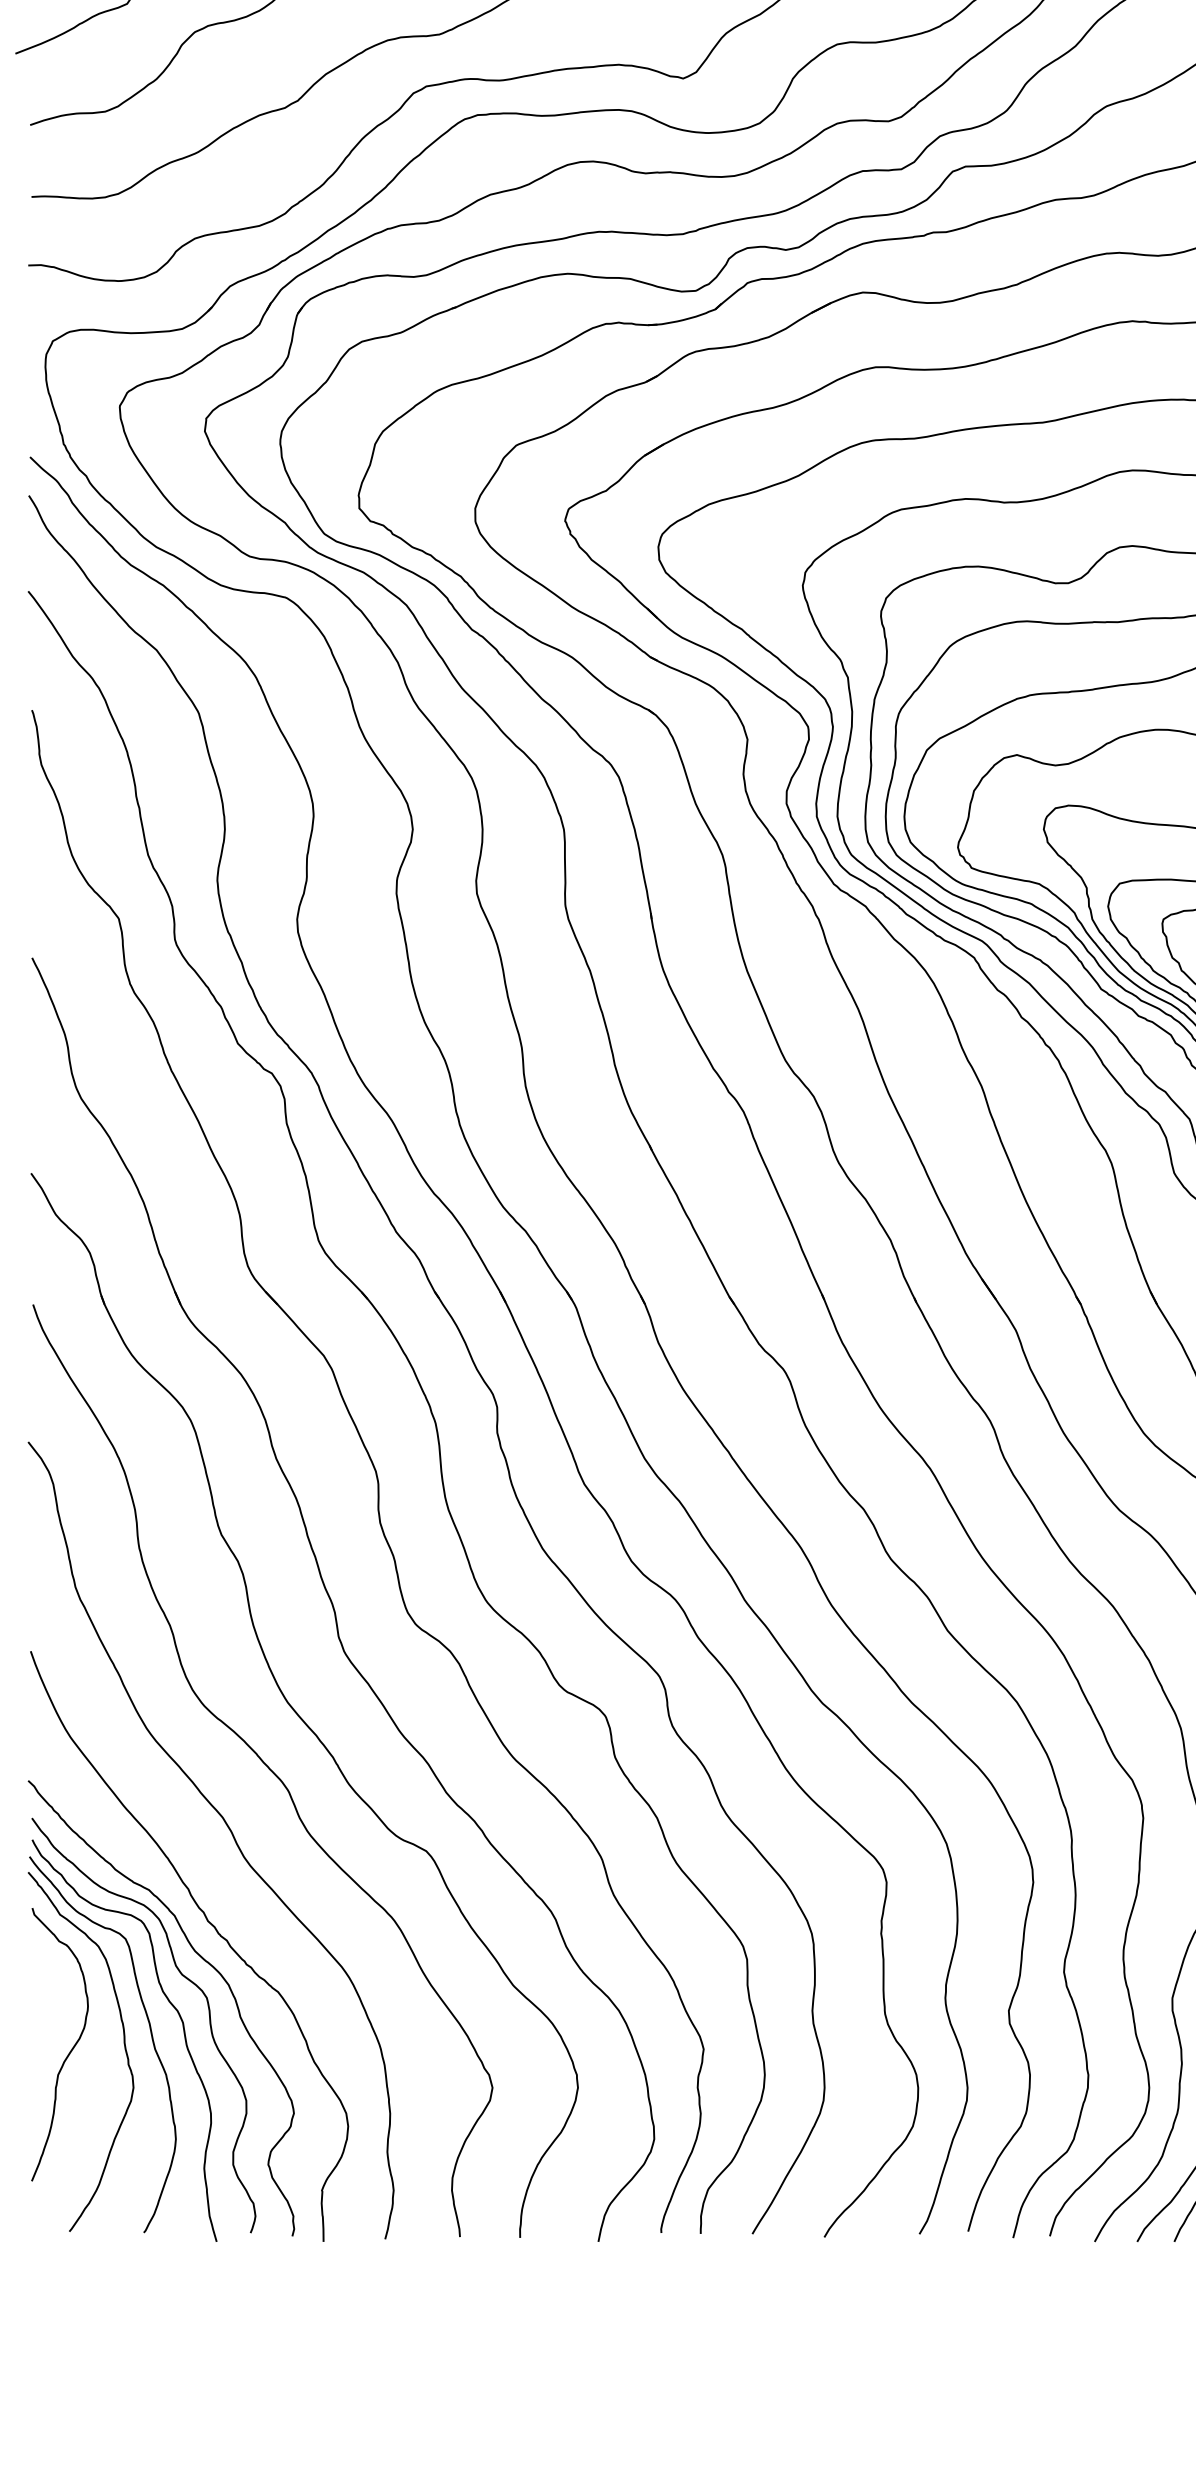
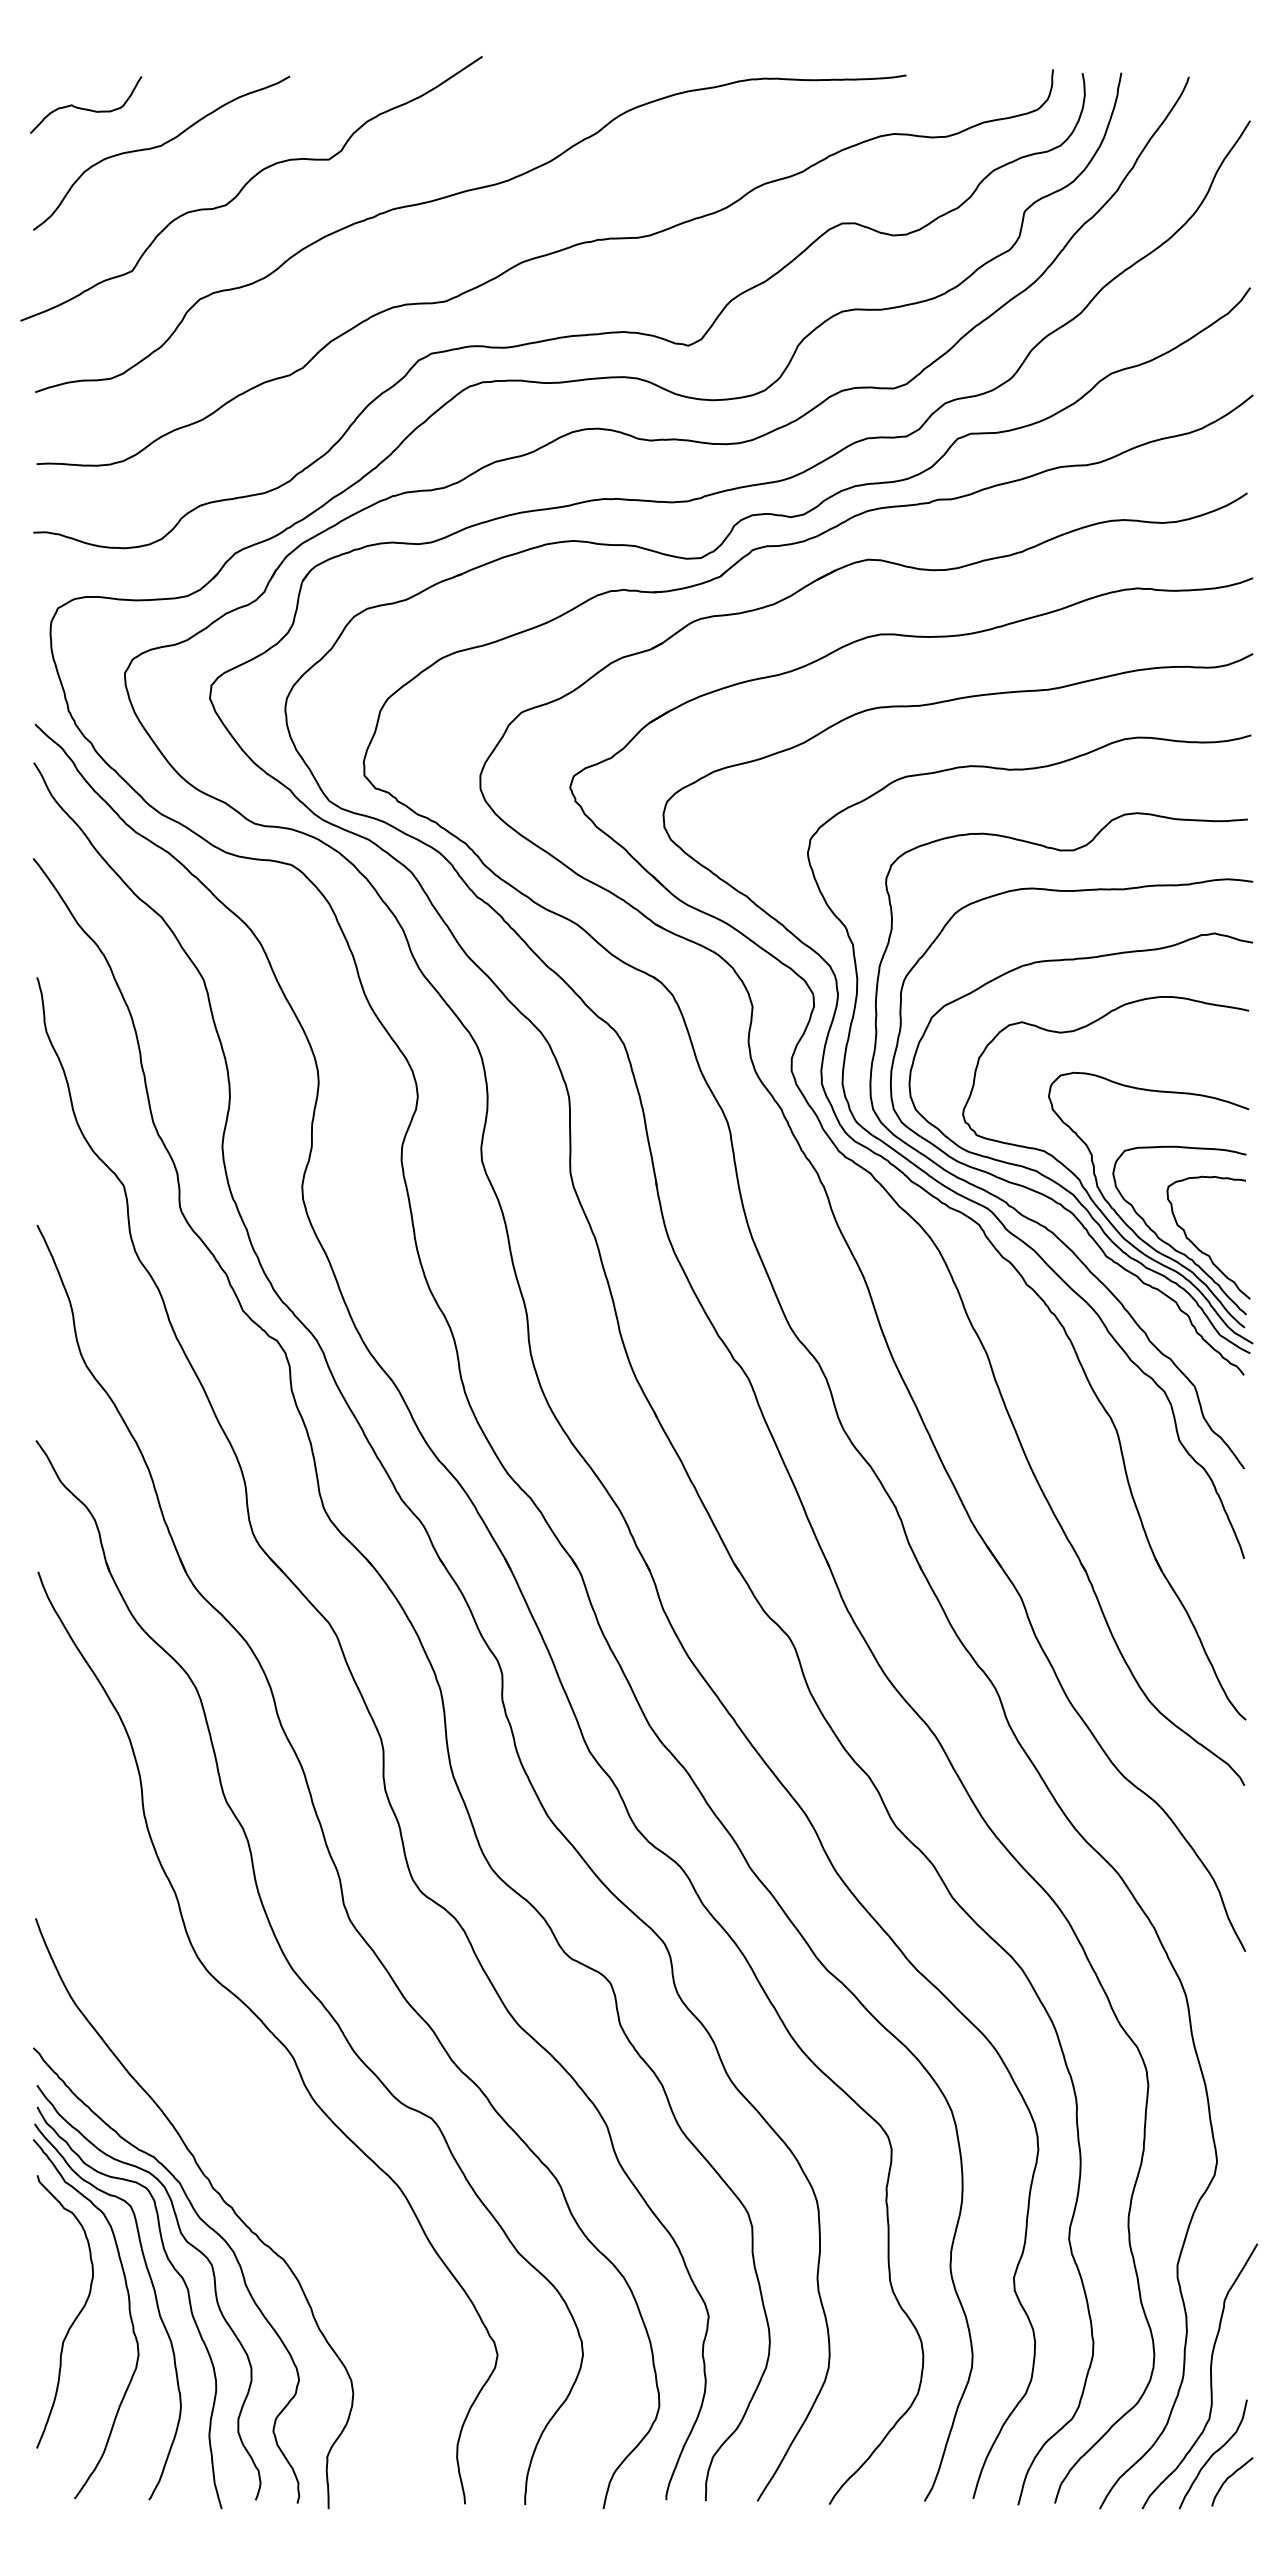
curve: (228, 1829) -> (233, 2096), removed

